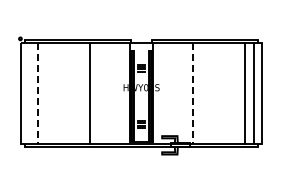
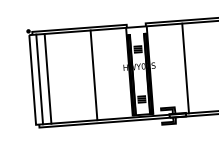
line: (28, 93) -> (39, 79), added
line: (38, 94) -> (48, 79), dashed -> solid
line: (193, 94) -> (186, 69), dashed -> solid

